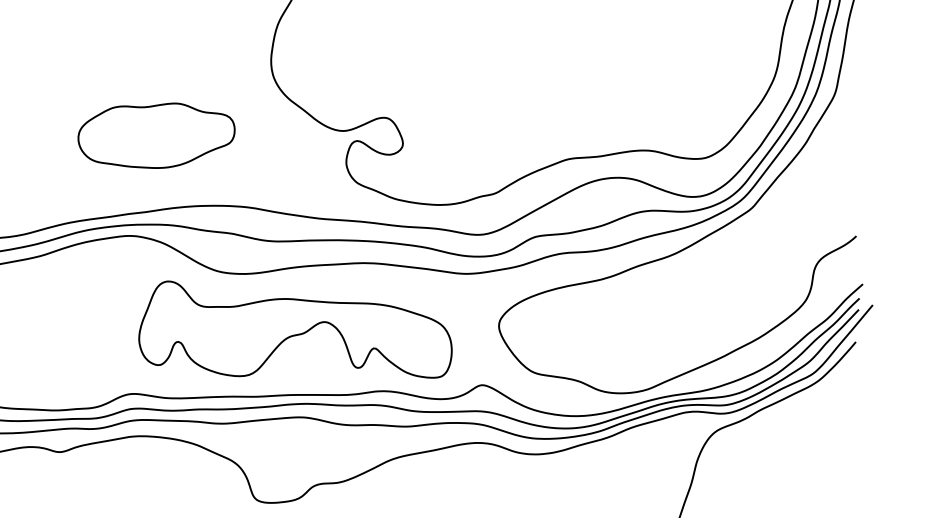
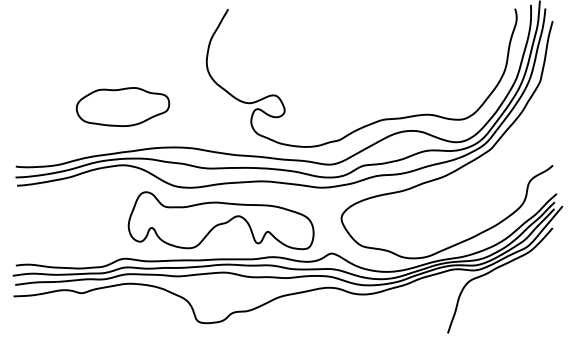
part: (155, 134) -> (122, 106), moved

